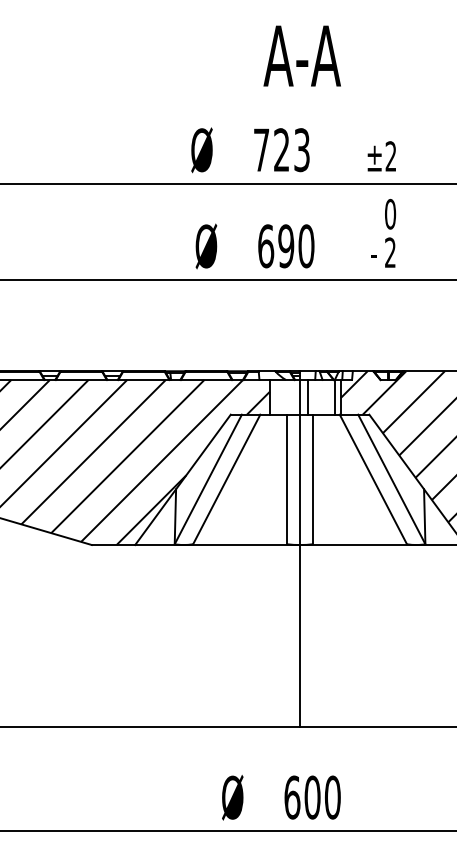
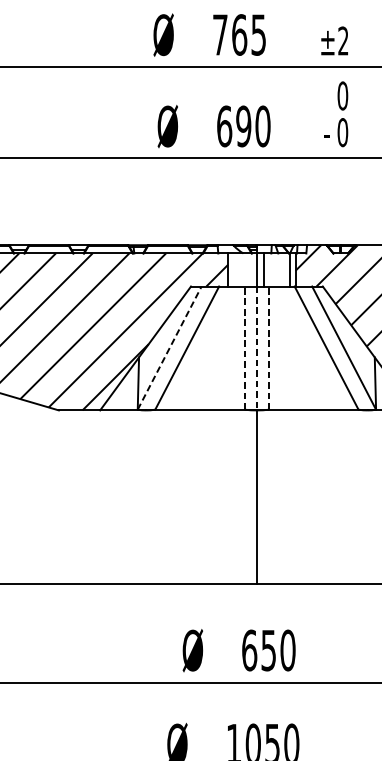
text: (291, 150) -> (248, 35), 723 -> 765
text: (390, 252) -> (342, 132), 2 -> 0
line: (208, 479) -> (169, 348), solid -> dashed
line: (287, 479) -> (244, 348), solid -> dashed
line: (312, 479) -> (268, 348), solid -> dashed
line: (300, 480) -> (257, 349), solid -> dashed
text: (312, 797) -> (268, 650), 600 -> 650

